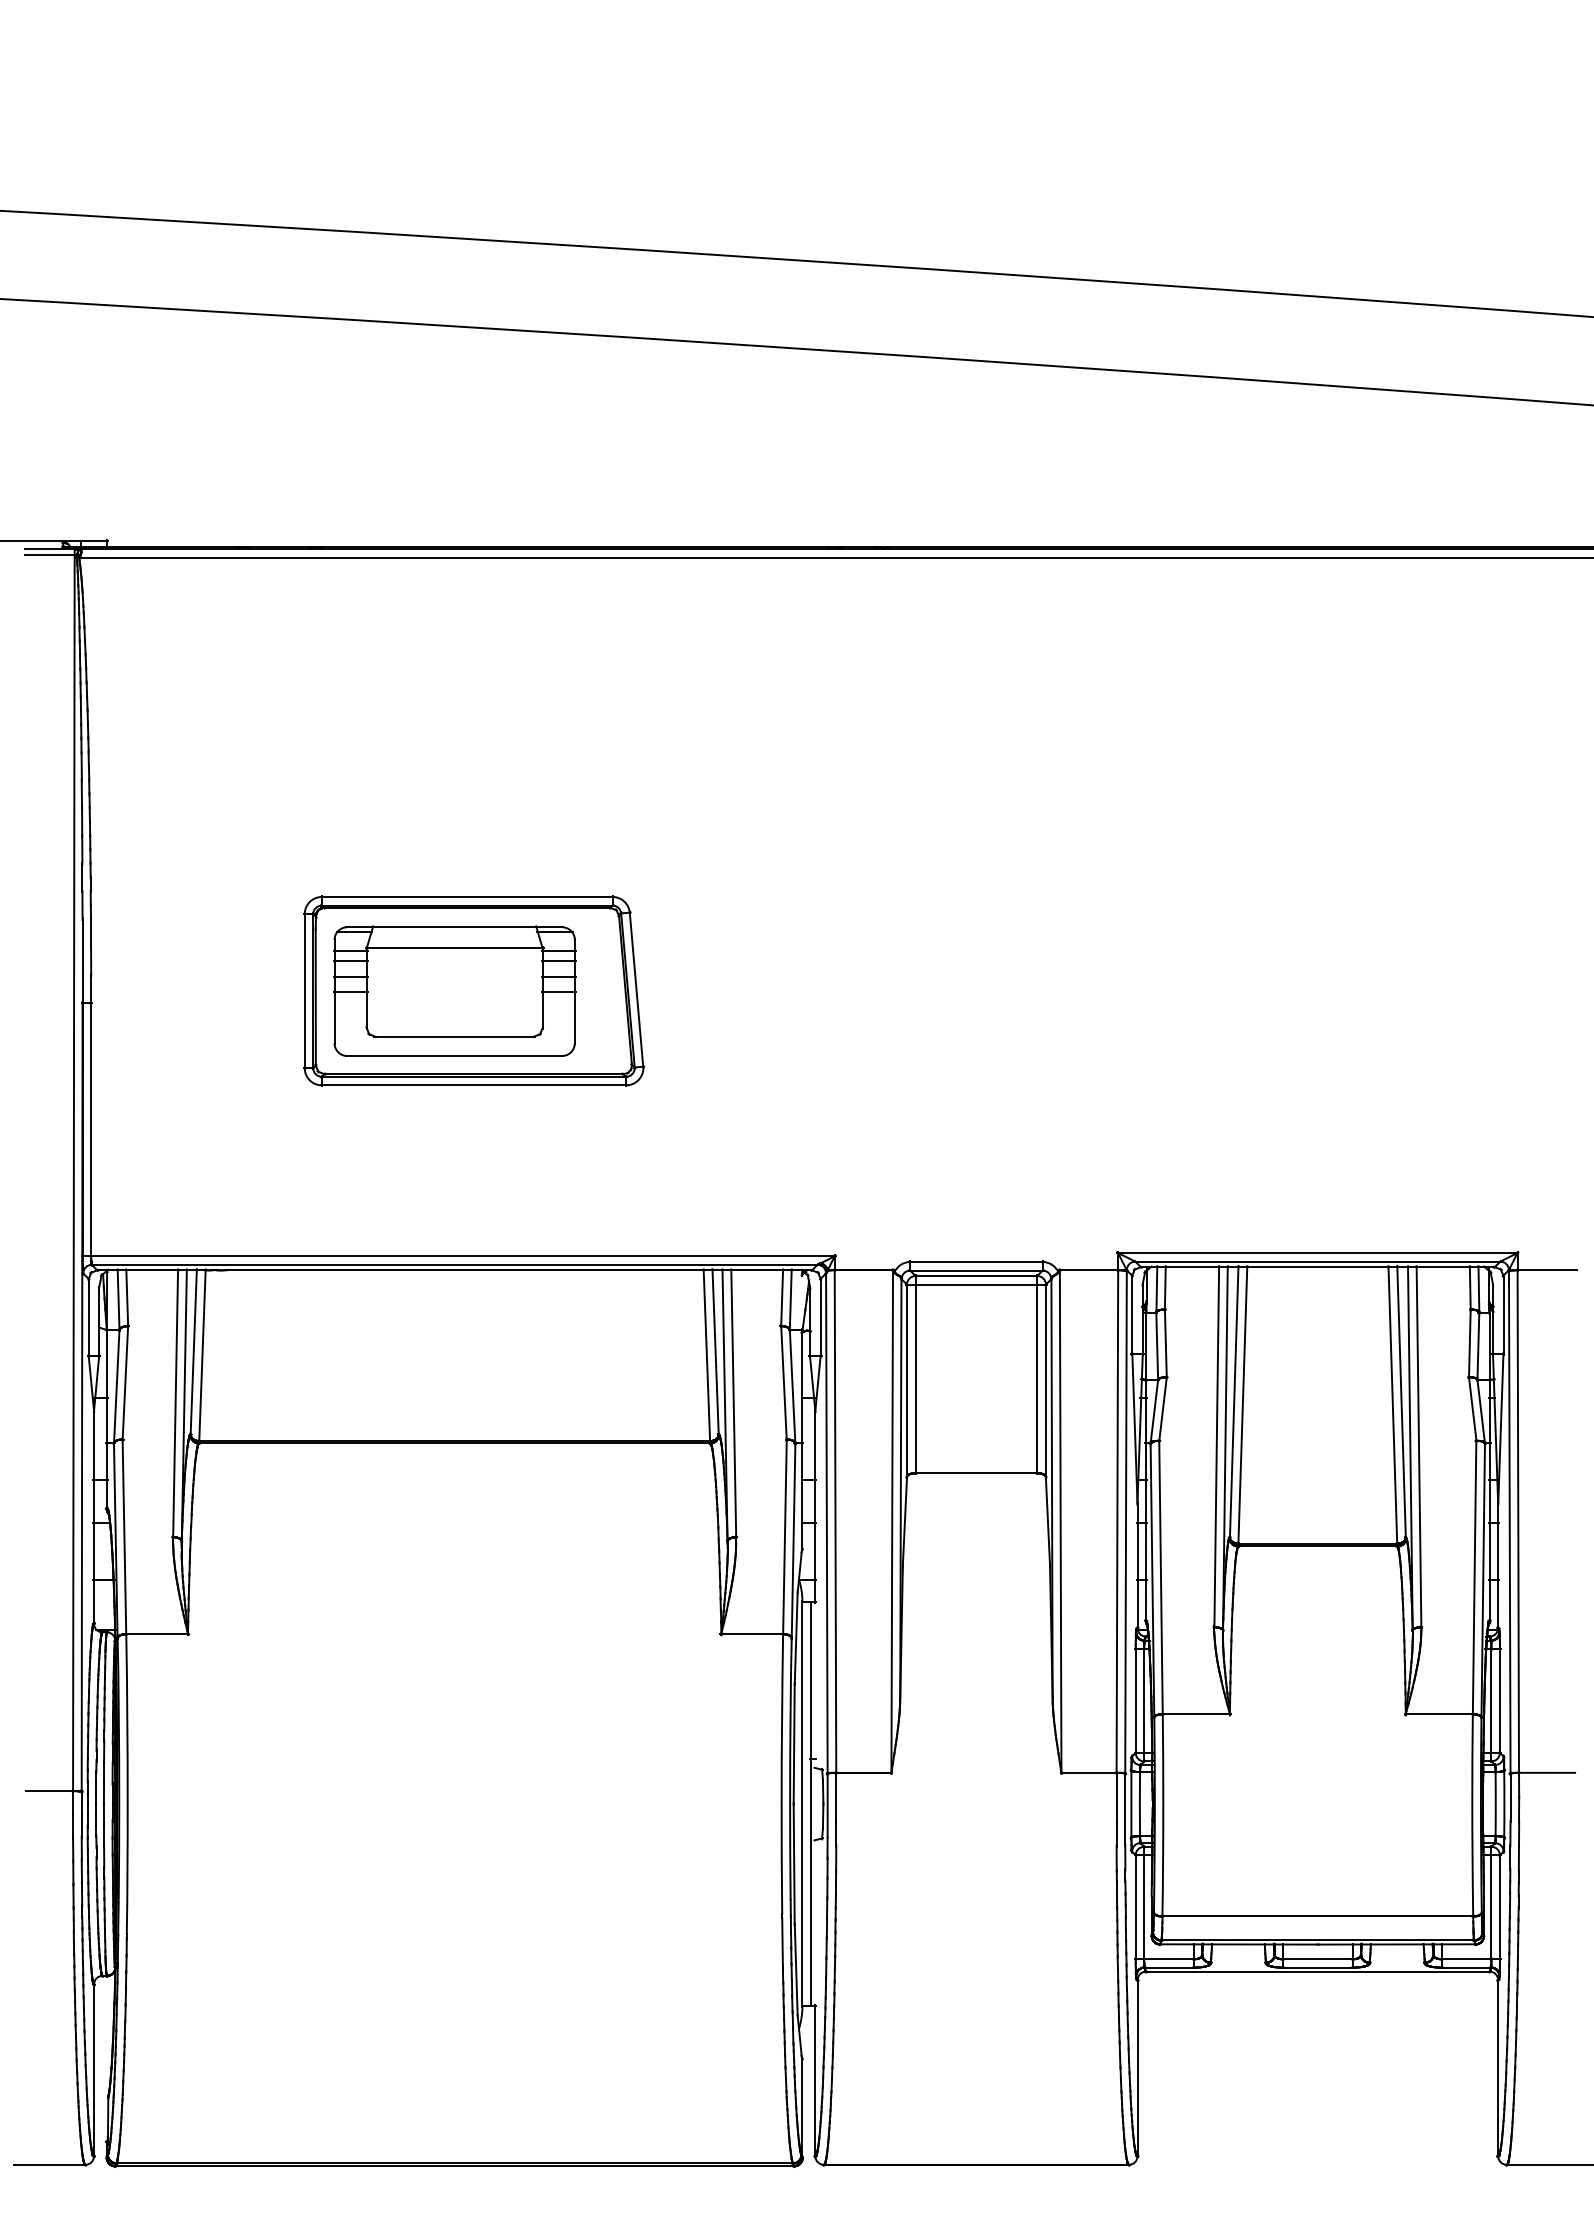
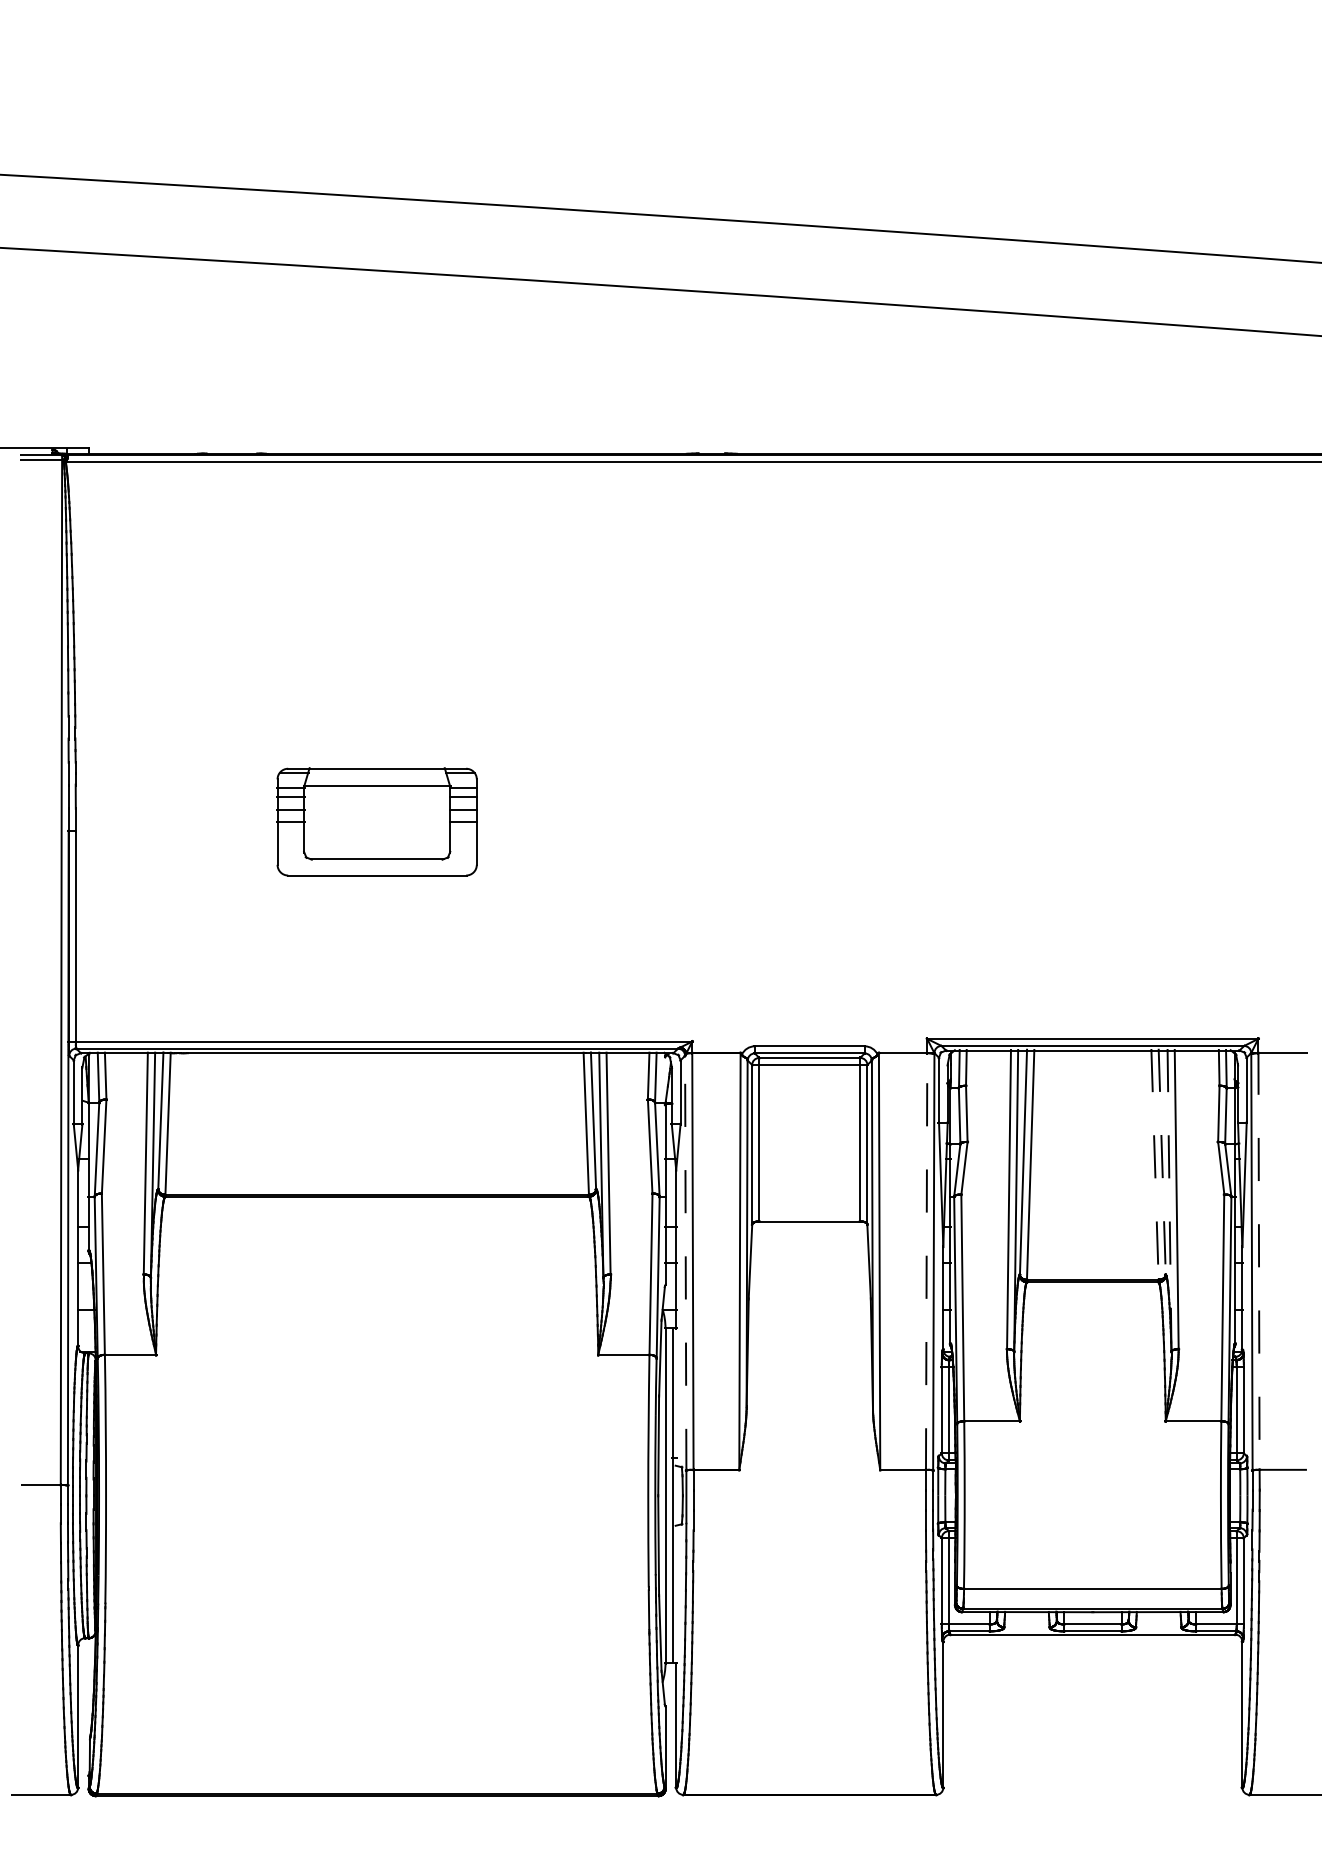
part: (474, 990) -> (393, 821), removed
line: (1401, 1402) -> (1162, 1162), solid -> dashed
line: (1392, 1405) -> (1154, 1165), solid -> dashed
line: (1410, 1449) -> (1169, 1201), solid -> dashed
line: (1117, 1521) -> (926, 1261), solid -> dashed
line: (1518, 1522) -> (1259, 1262), solid -> dashed
line: (826, 1523) -> (685, 1263), solid -> dashed

